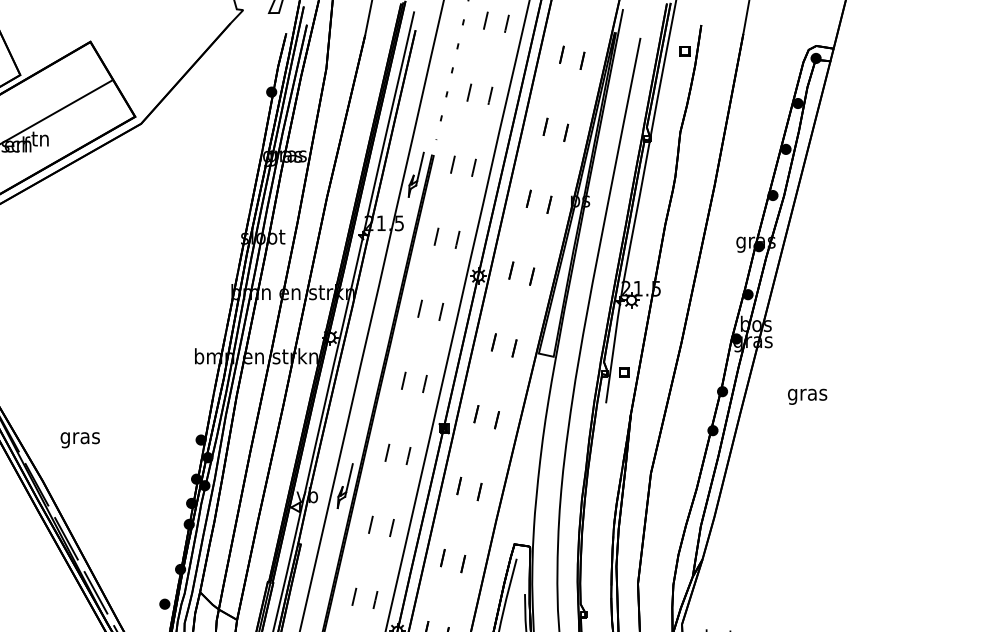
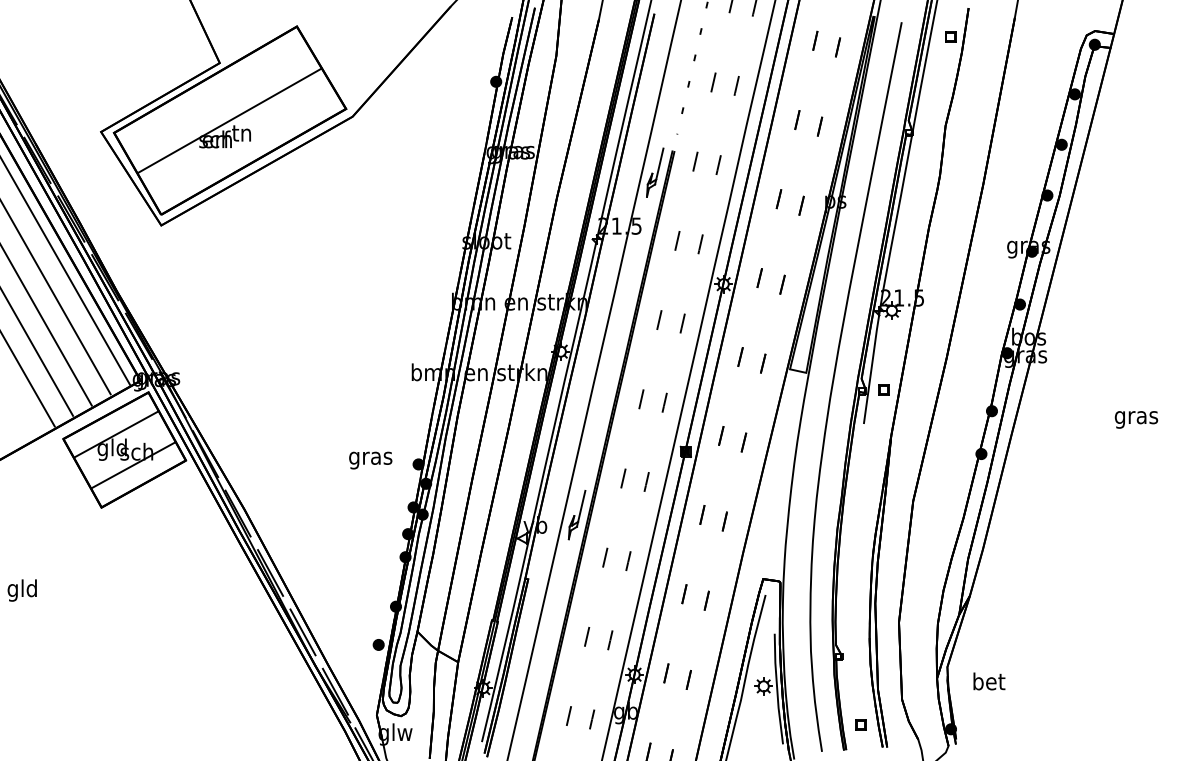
text: (807, 396) -> (1136, 419), moved
text: (80, 440) -> (370, 460), moved

